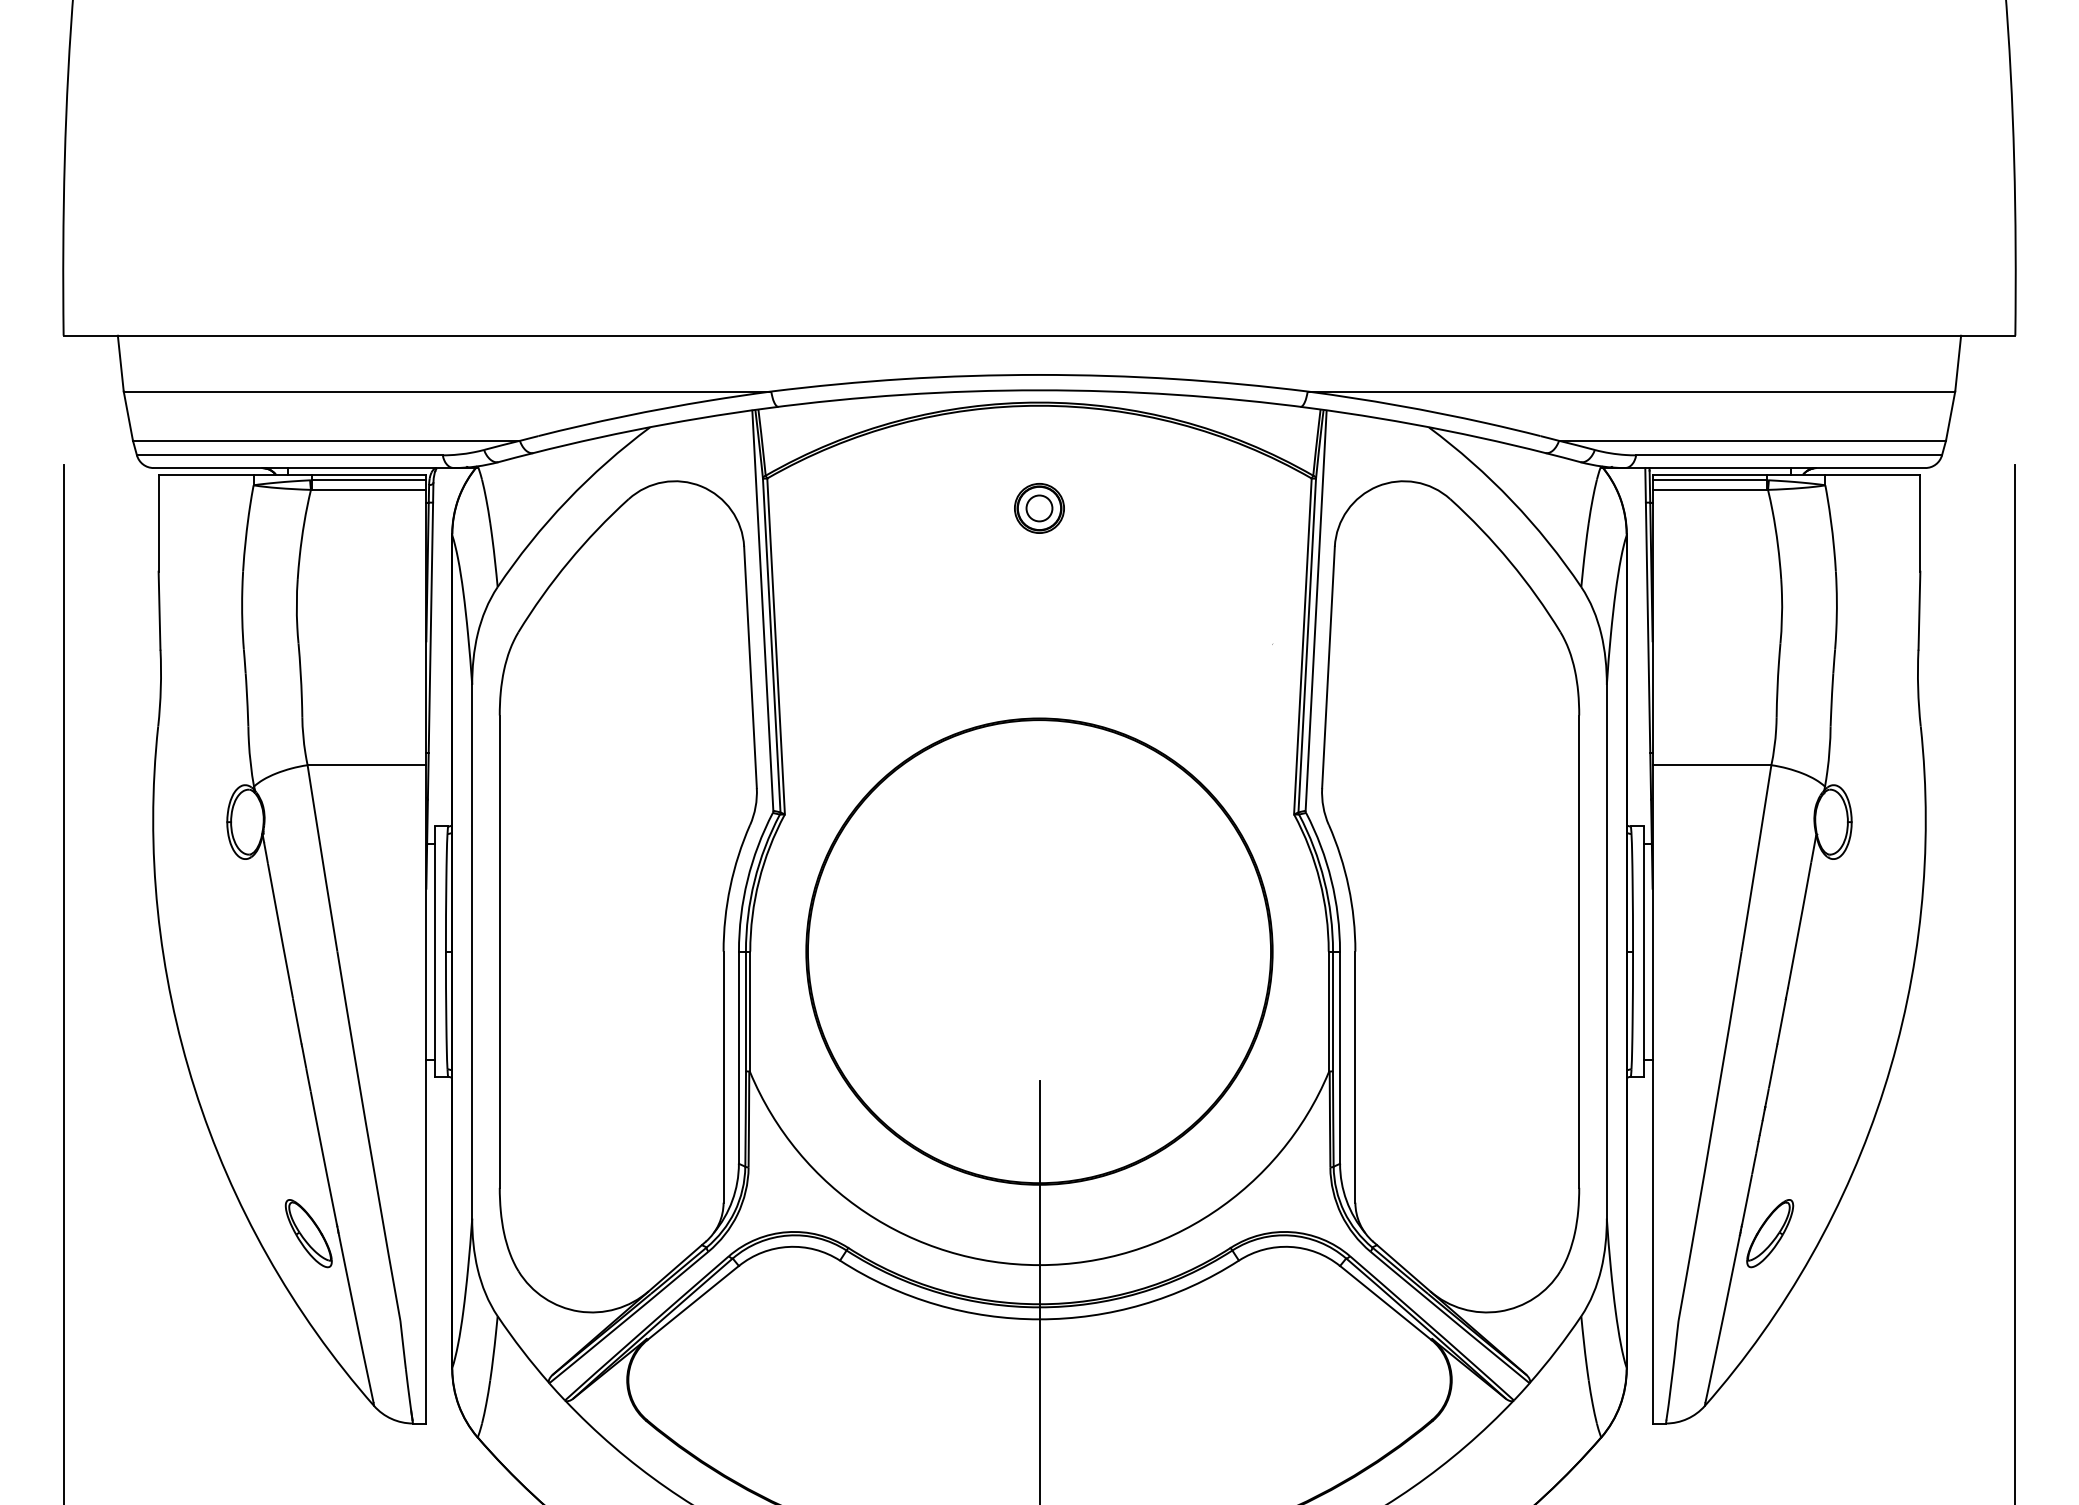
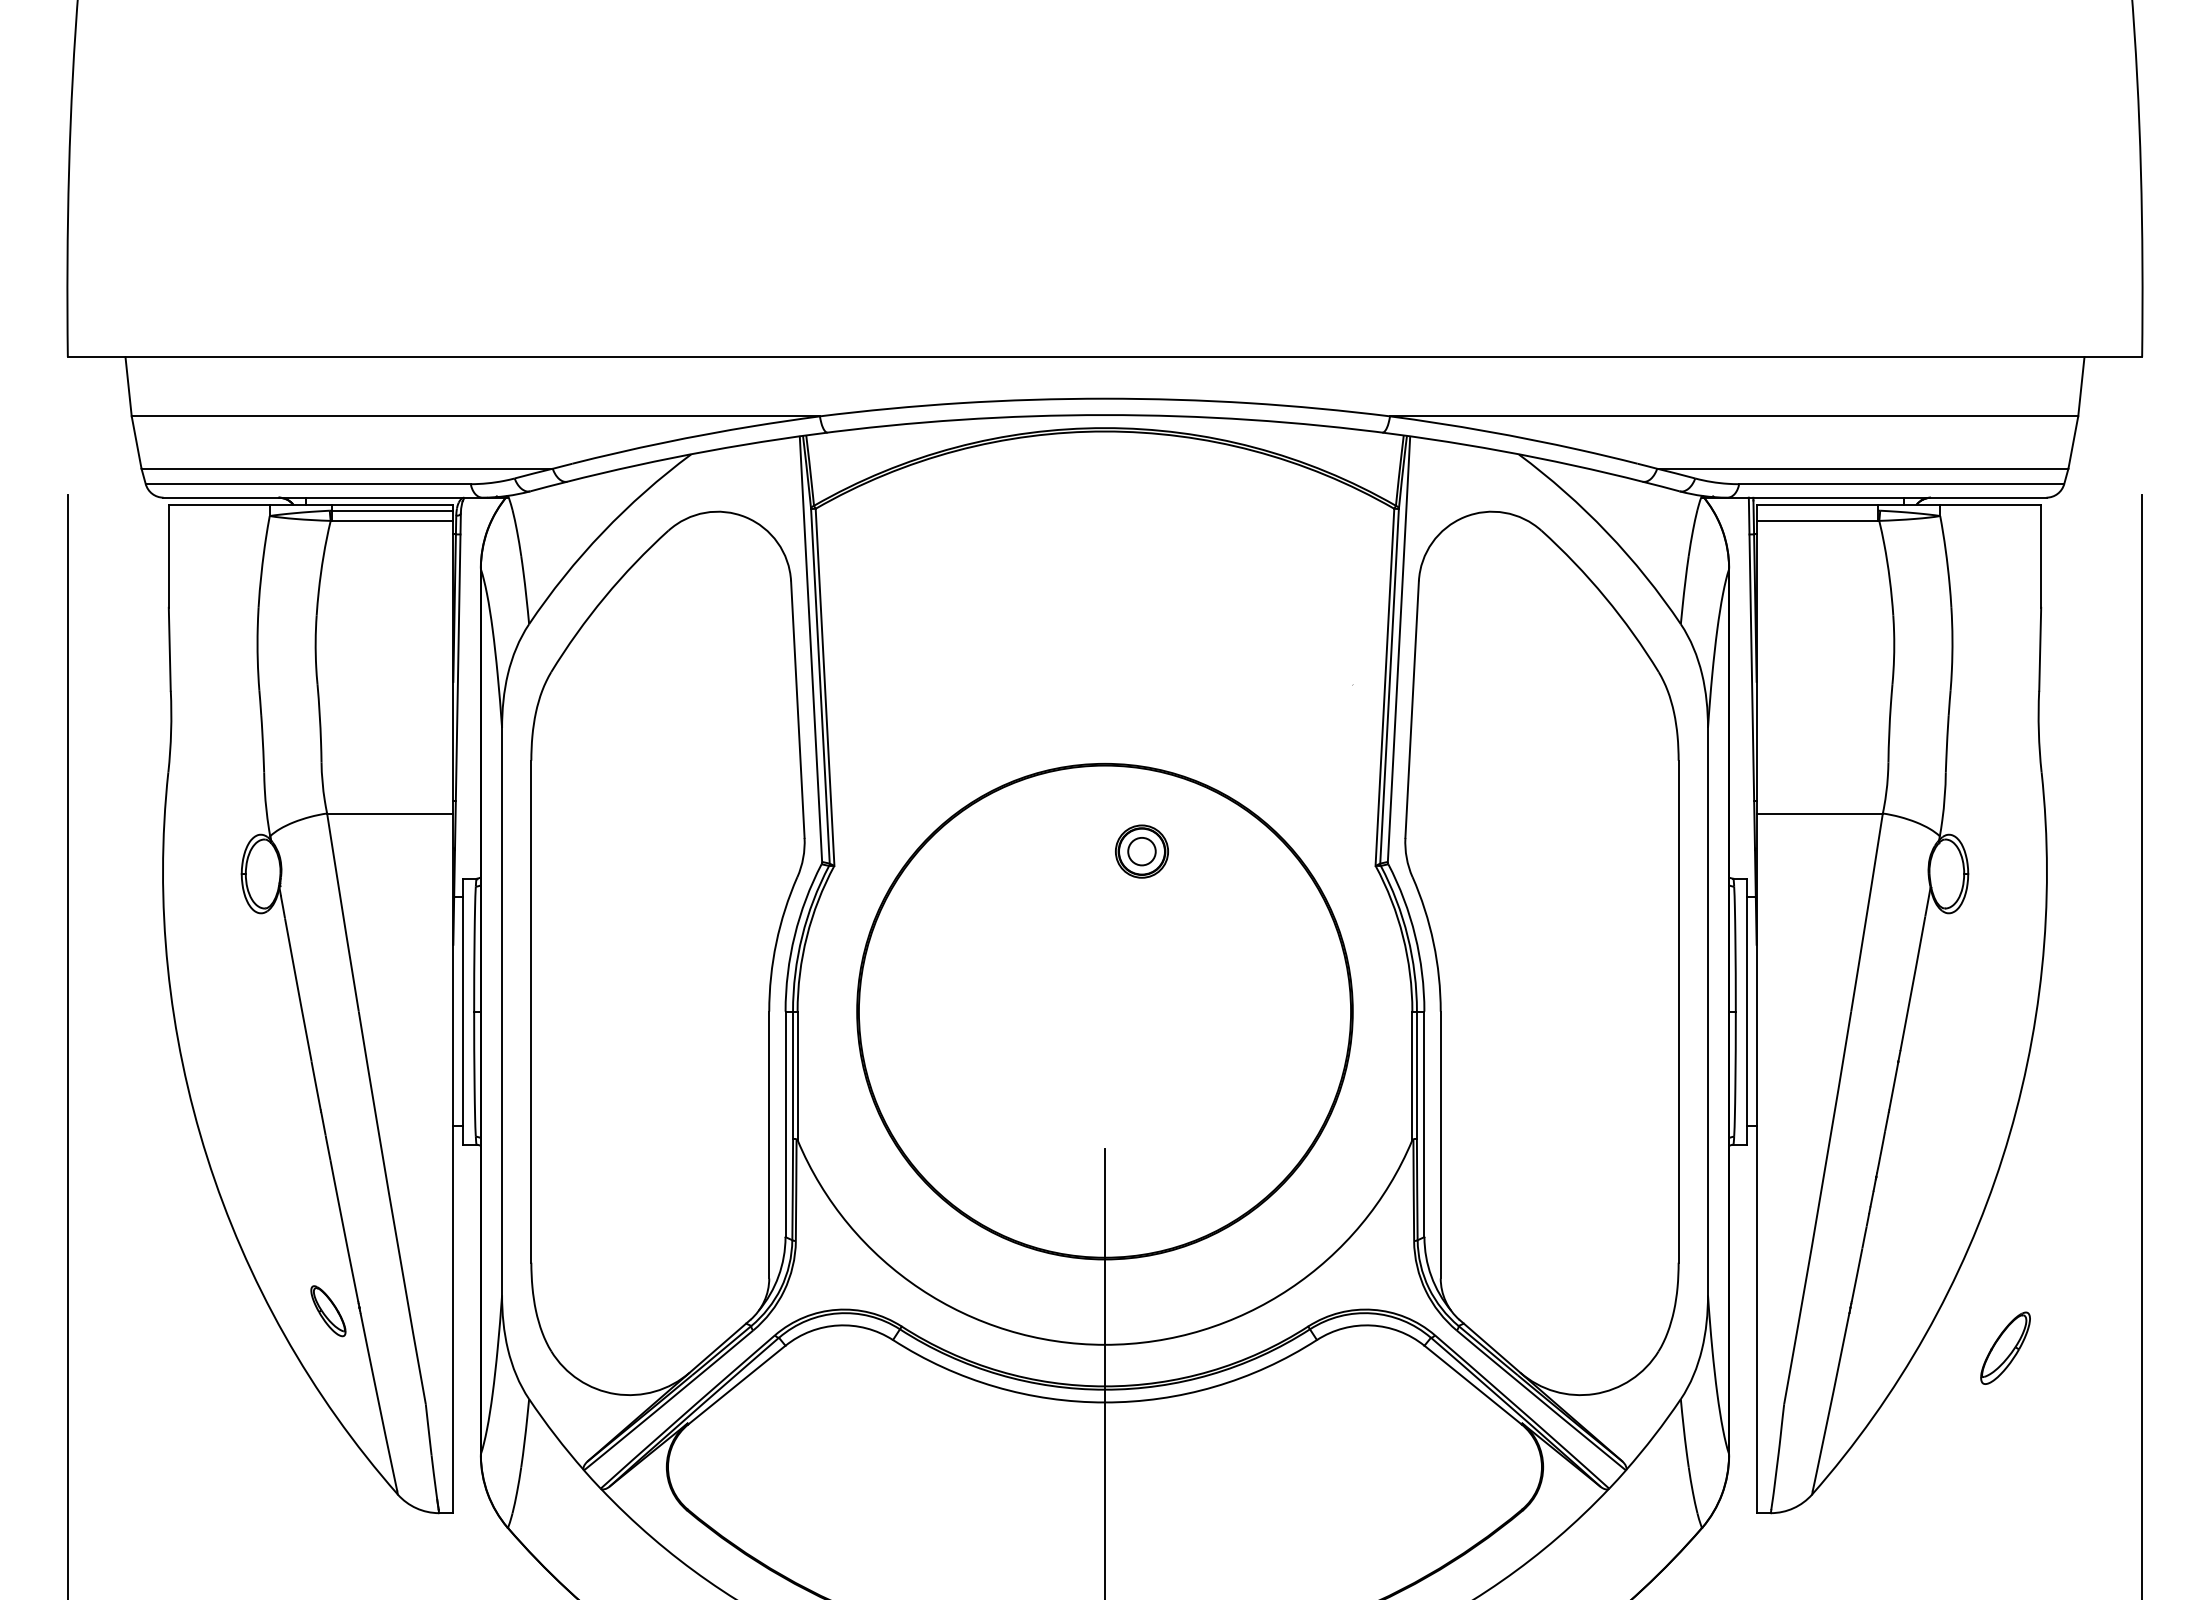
line: (1709, 480) -> (1817, 510), removed
part: (1039, 508) -> (1141, 851), moved
part: (308, 1232) -> (328, 1310), size x0.7
part: (1770, 1232) -> (2005, 1347), moved

